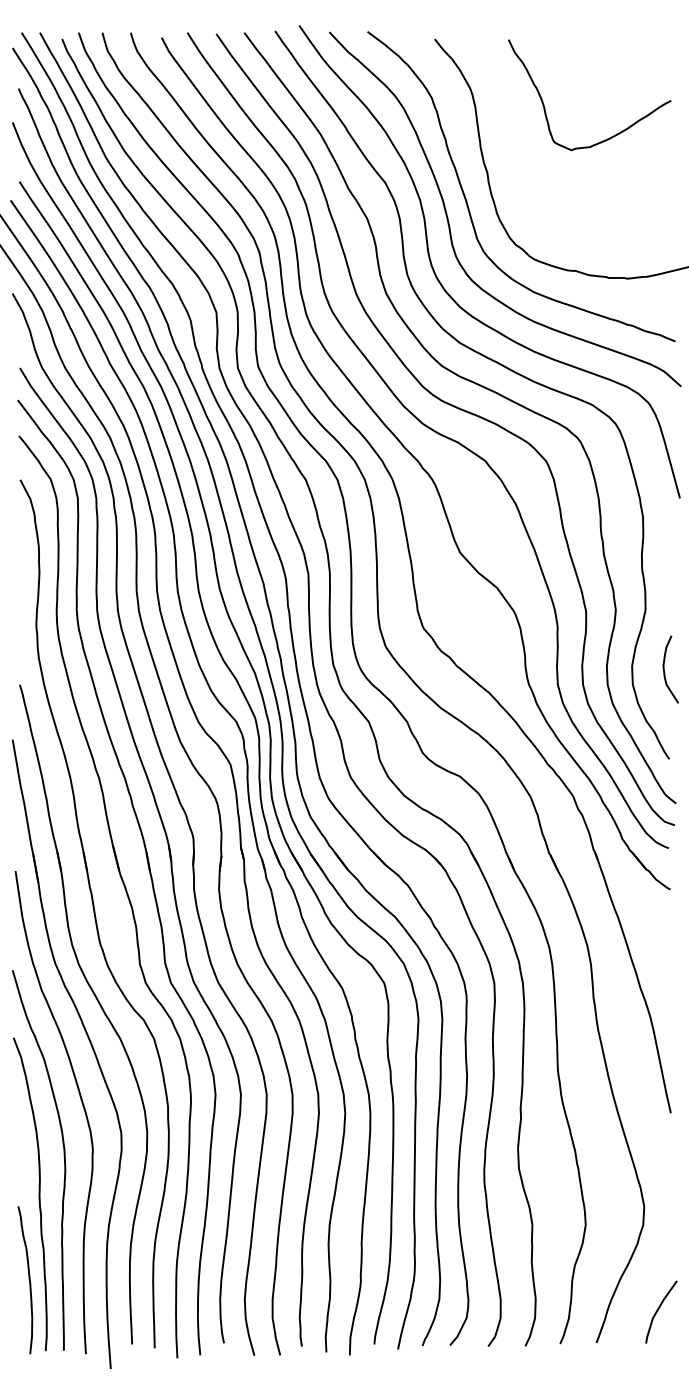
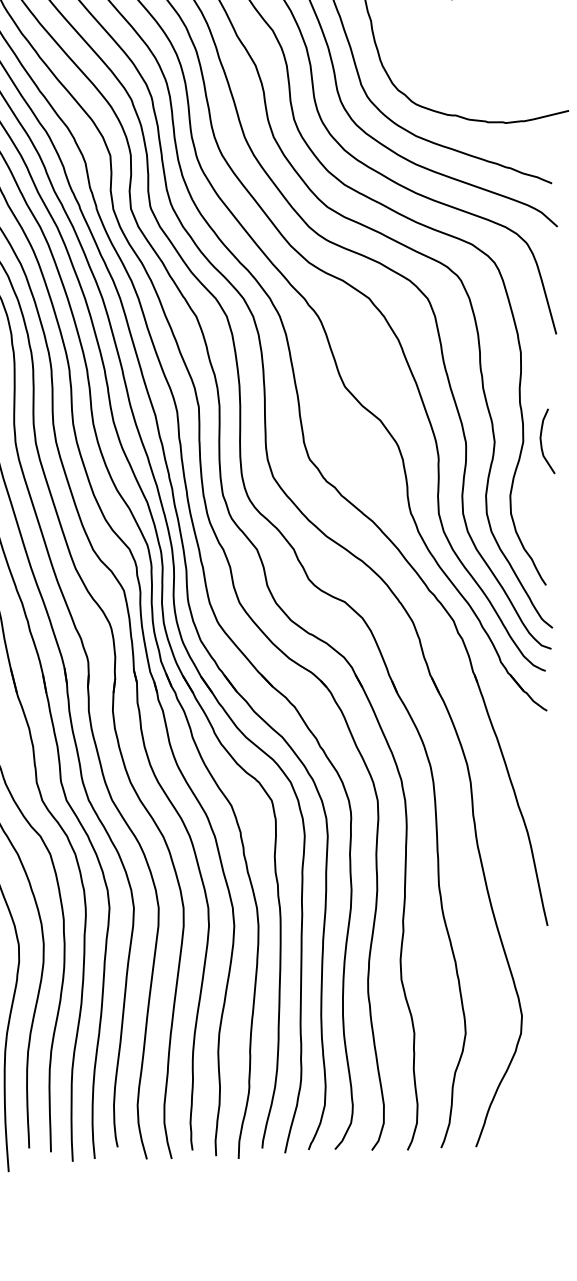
curve: (665, 672) -> (542, 444), moved
line: (659, 1309) -> (536, 1114), removed

